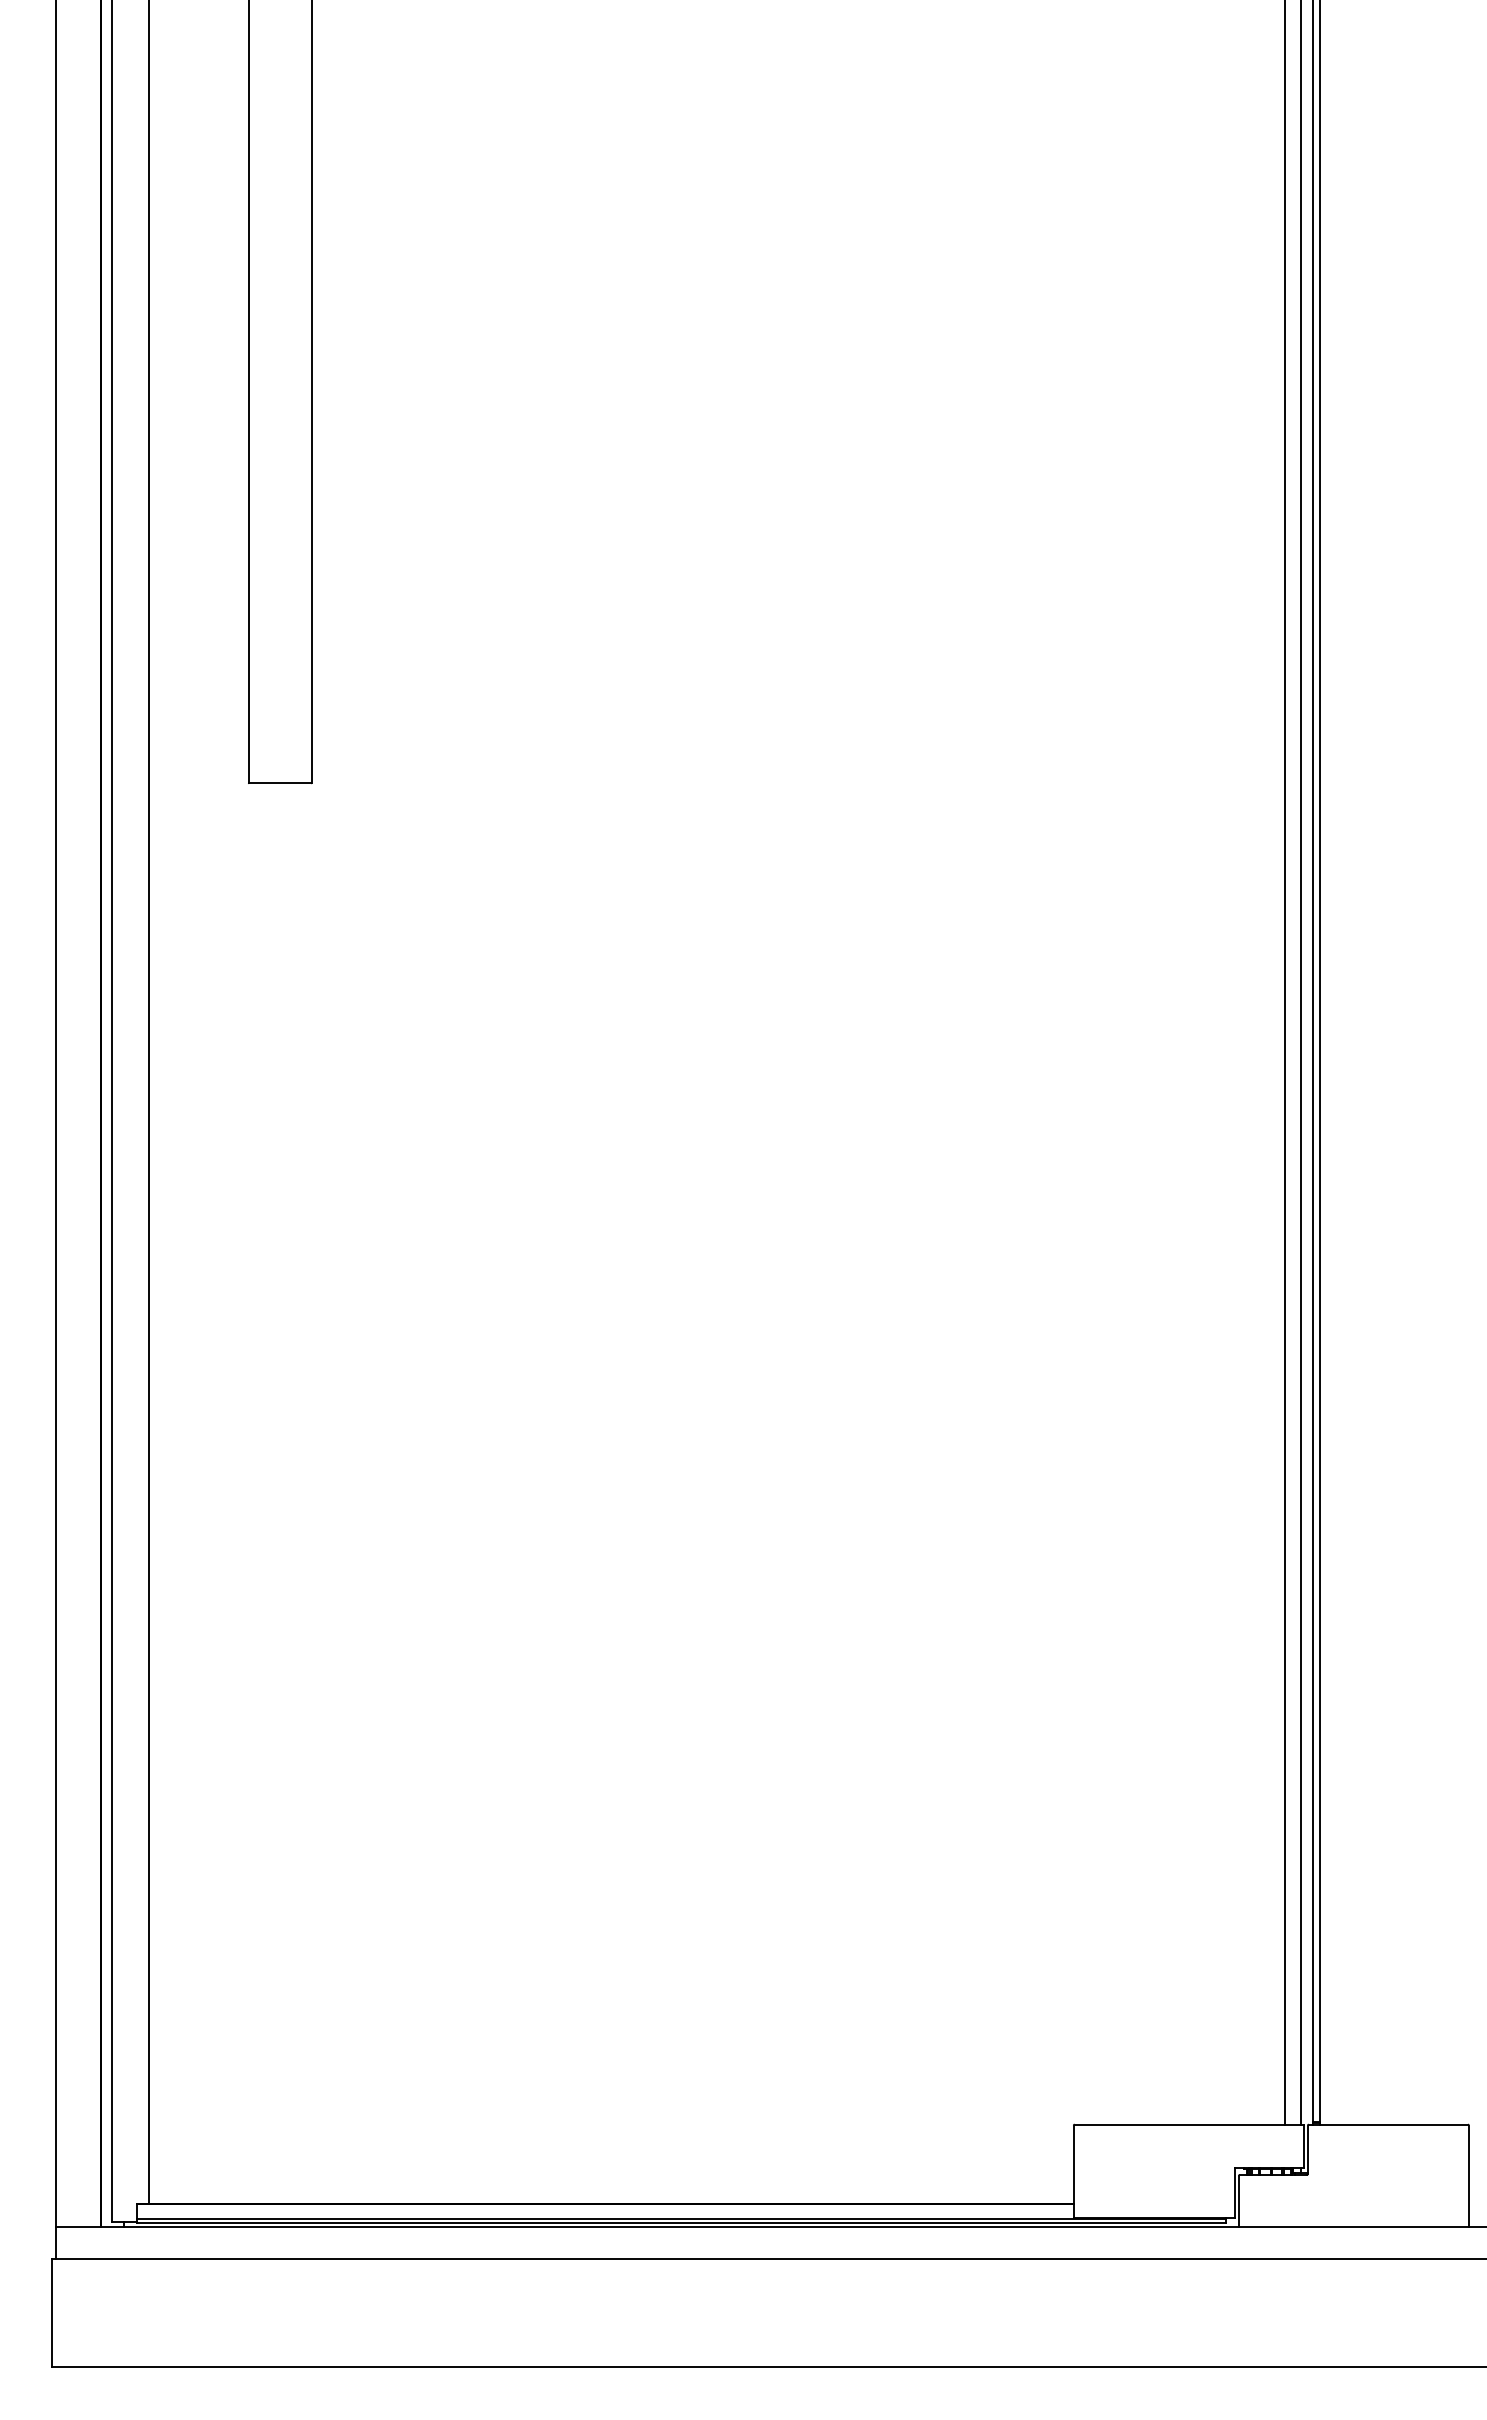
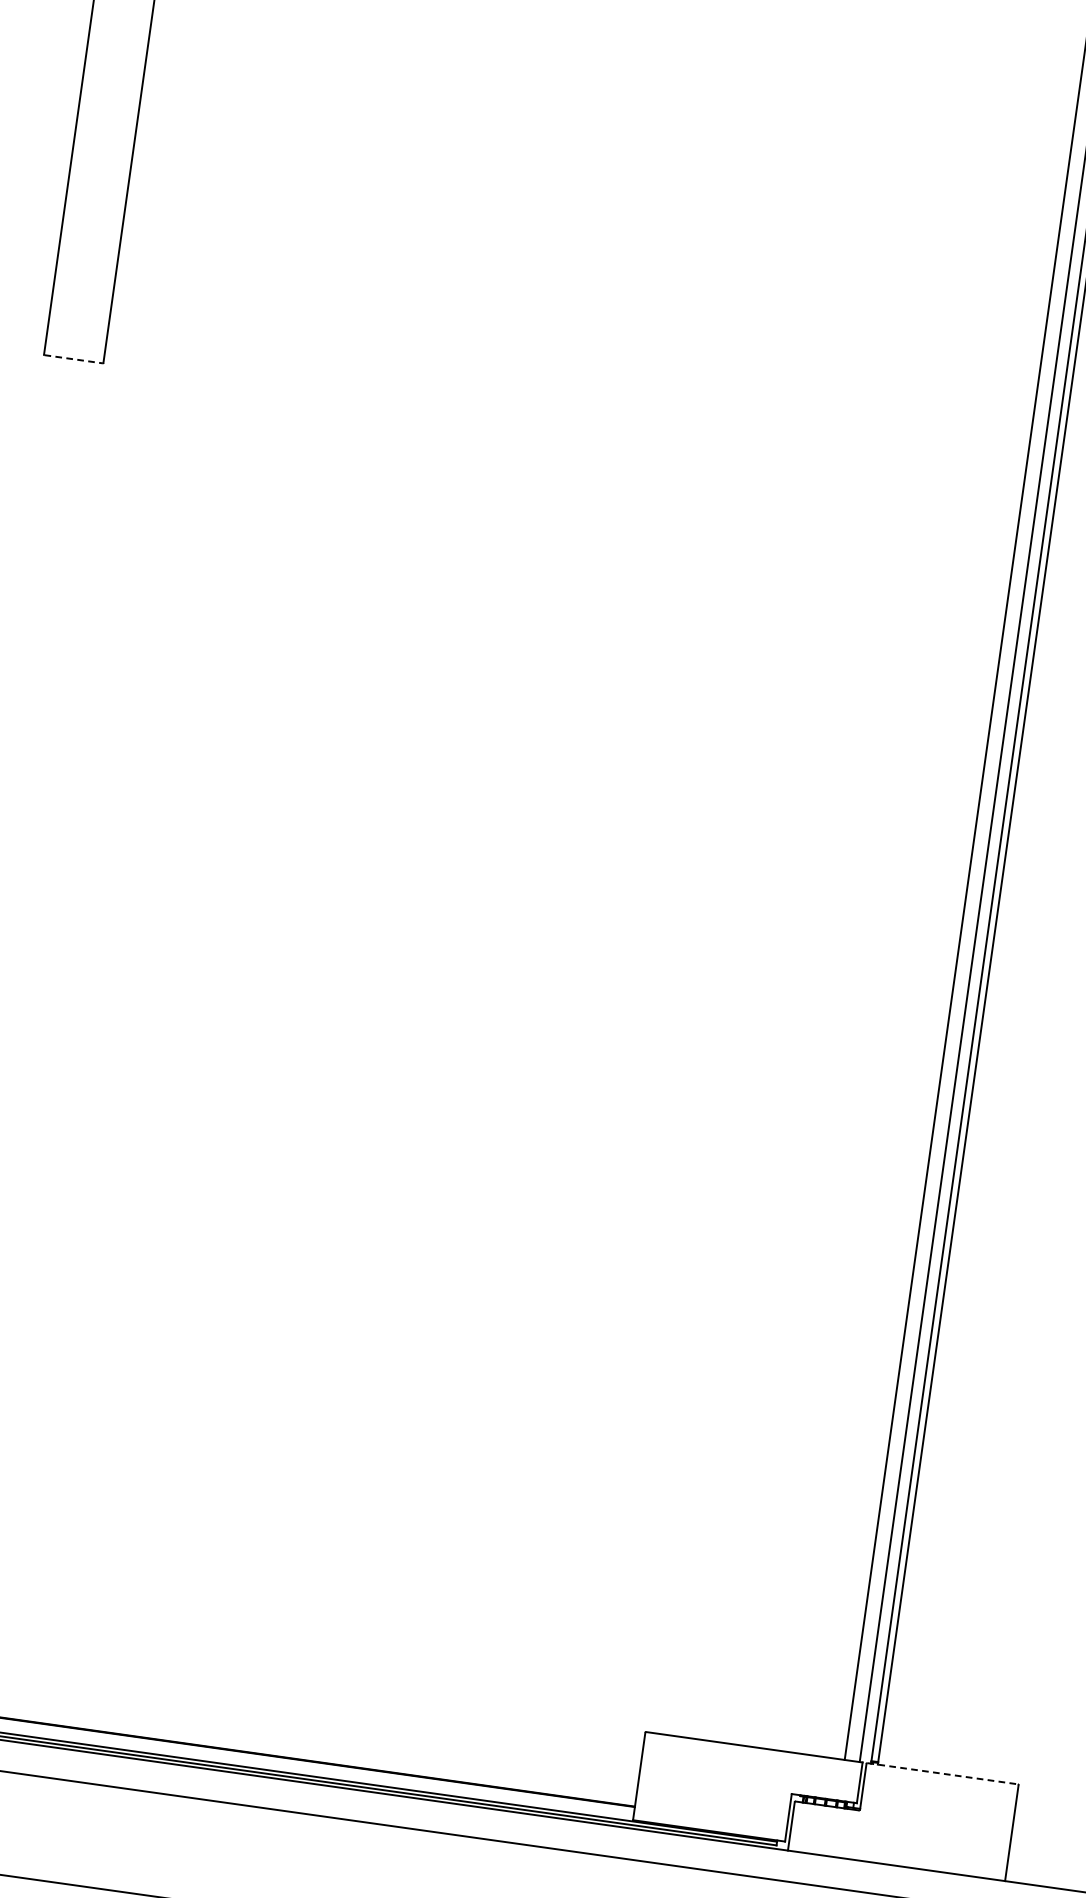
line: (280, 783) -> (73, 359), solid -> dashed
line: (1388, 2124) -> (942, 1773), solid -> dashed

